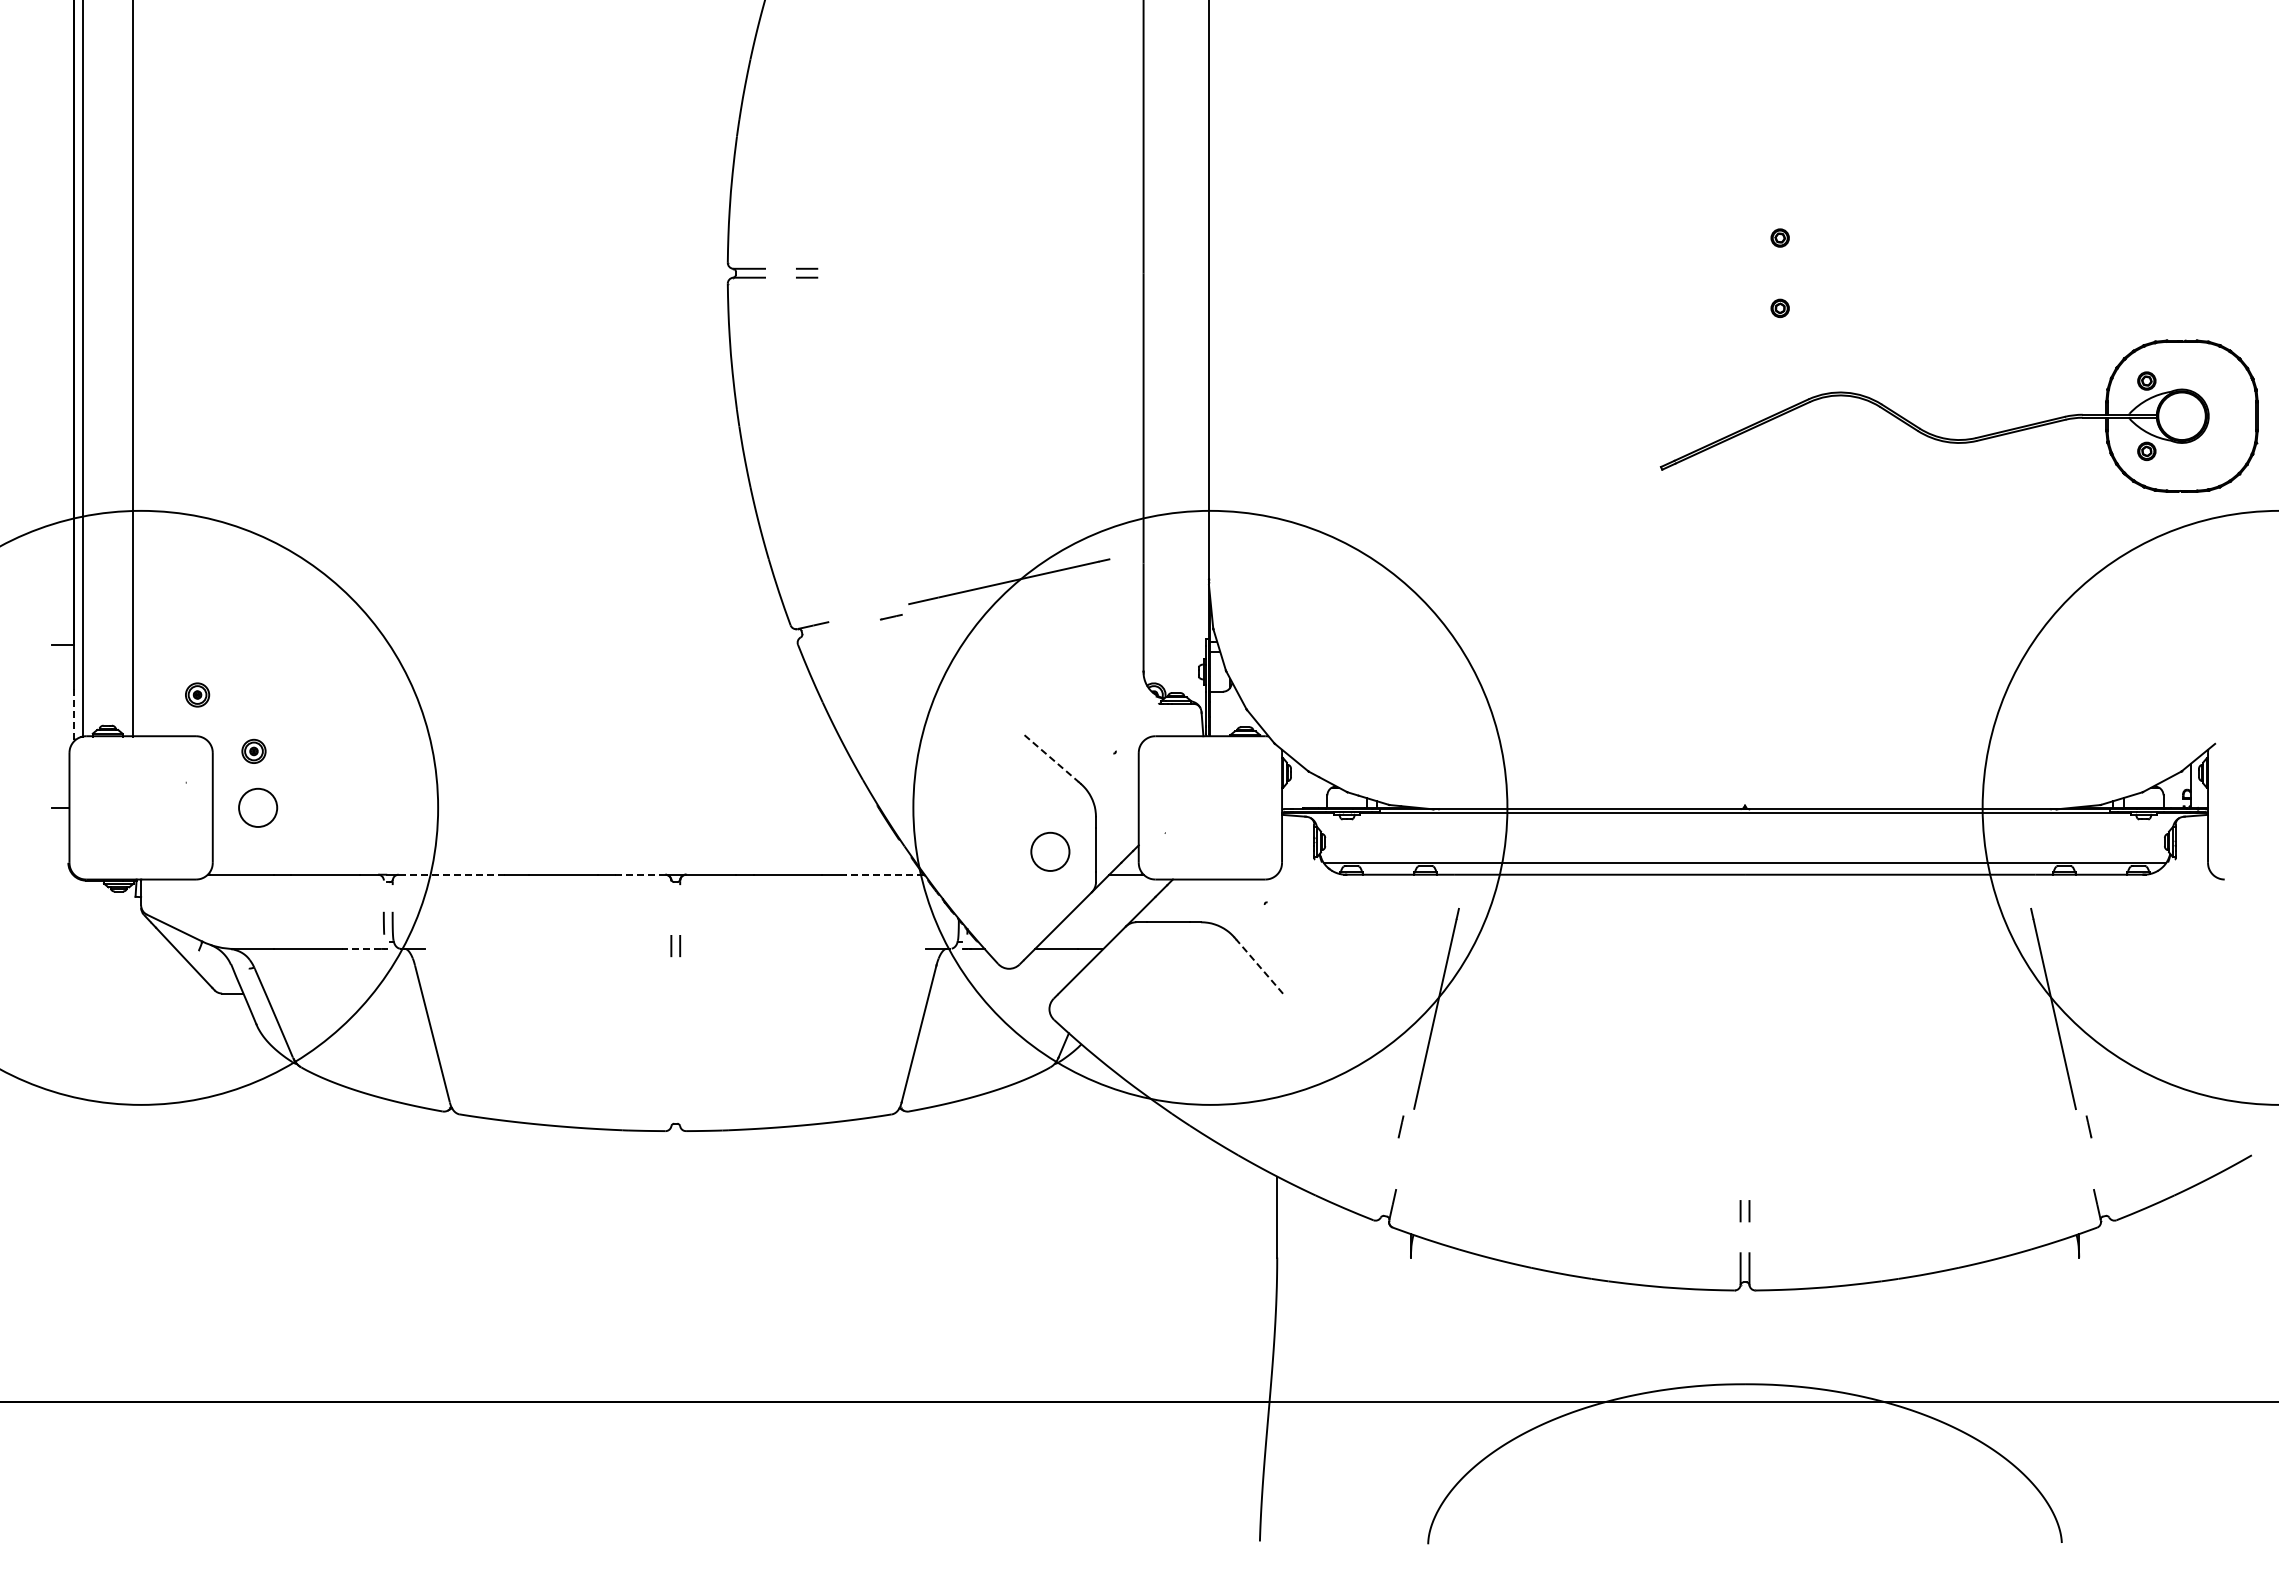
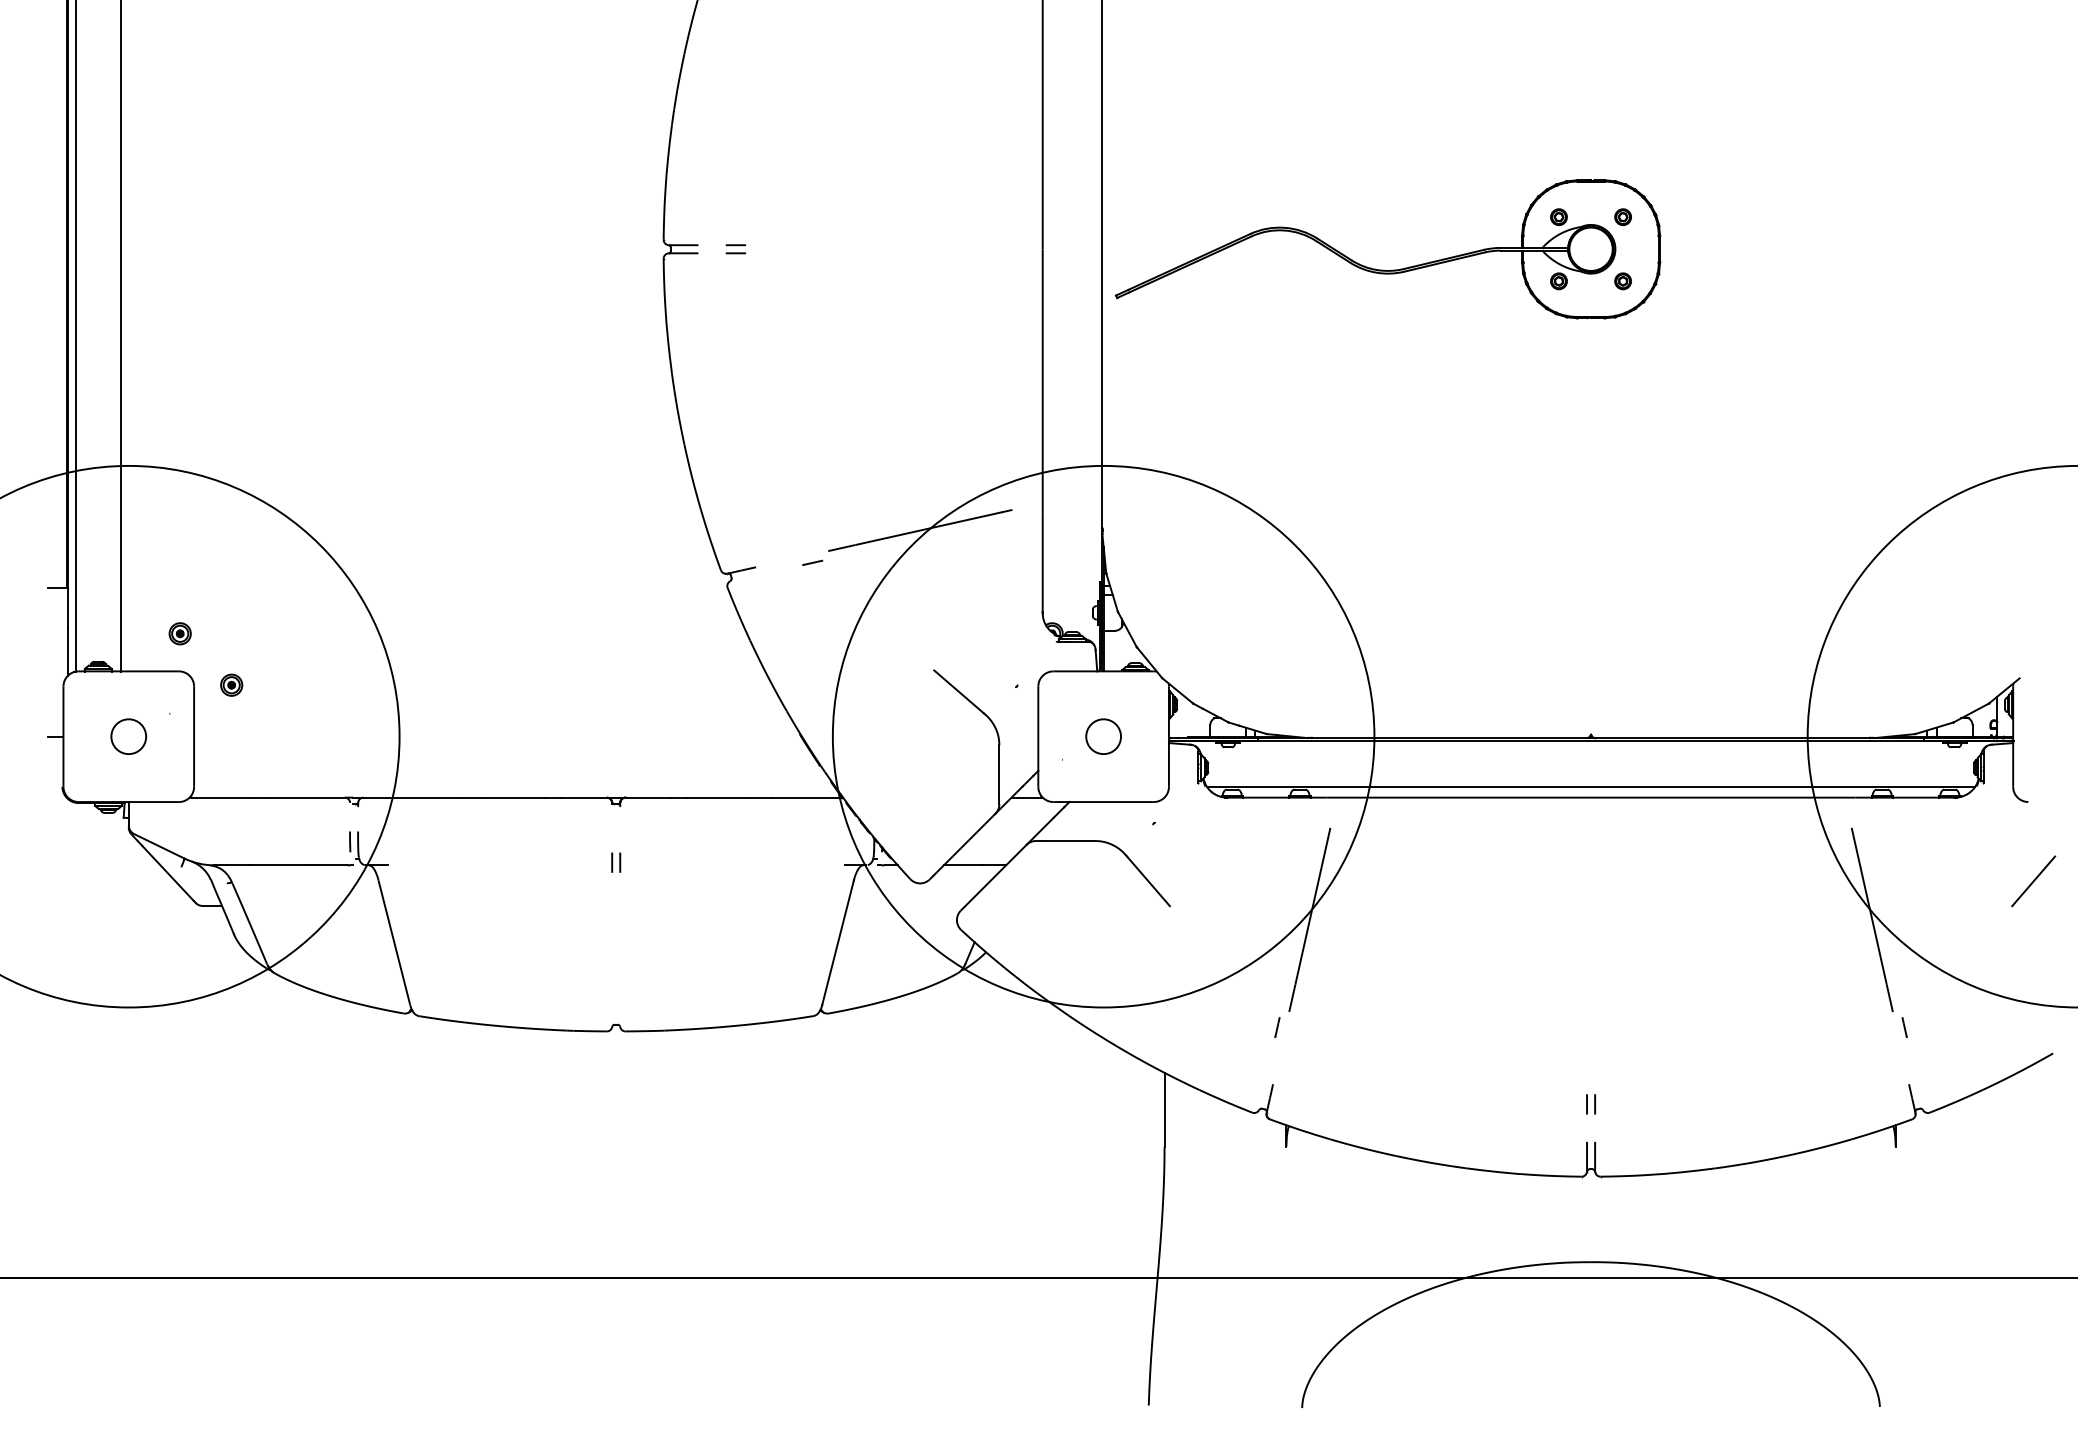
part: (1954, 438) -> (1383, 269), moved
line: (74, 715) -> (68, 652), dashed -> solid
line: (1051, 758) -> (958, 691), dashed -> solid
circle: (258, 807) -> (129, 736), moved
circle: (1050, 851) -> (1103, 736), moved
line: (452, 874) -> (412, 797), dashed -> solid
line: (640, 874) -> (584, 797), dashed -> solid
line: (885, 874) -> (807, 797), dashed -> solid
line: (360, 948) -> (328, 864), dashed -> solid
line: (1259, 966) -> (1148, 881), dashed -> solid
line: (2230, 966) -> (2033, 881), added

